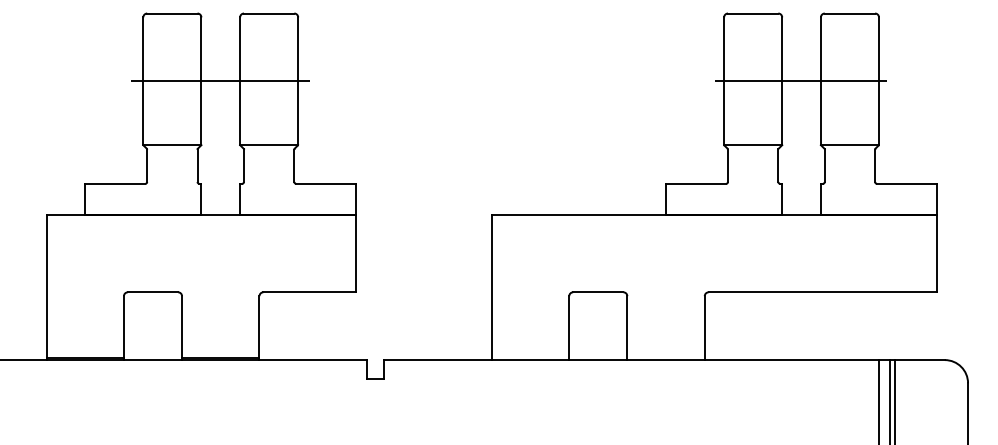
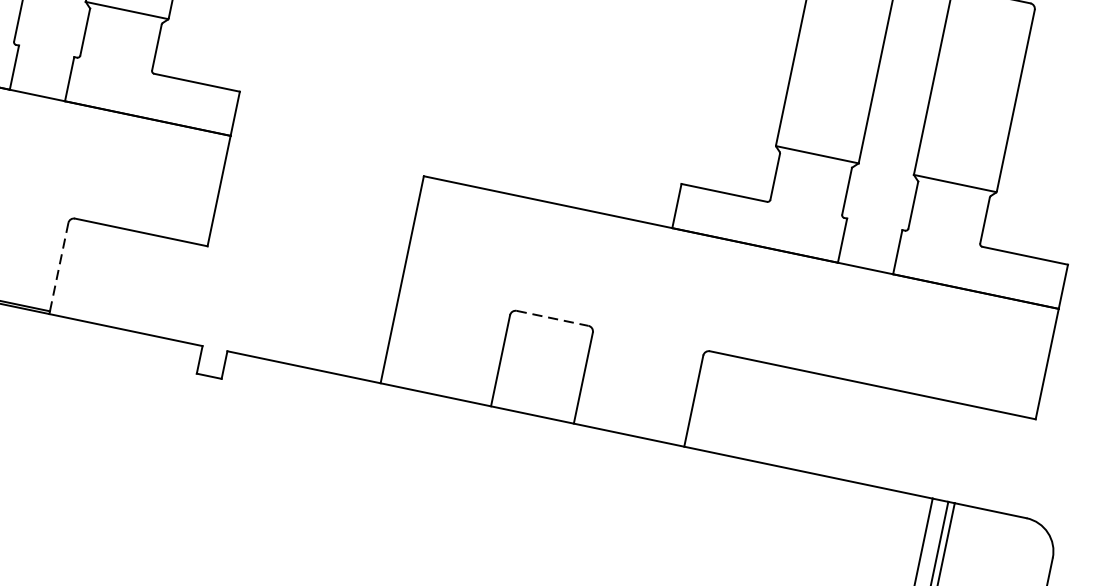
line: (801, 80) -> (905, 76), removed
line: (598, 292) -> (552, 318), solid -> dashed
line: (259, 327) -> (59, 267), solid -> dashed

